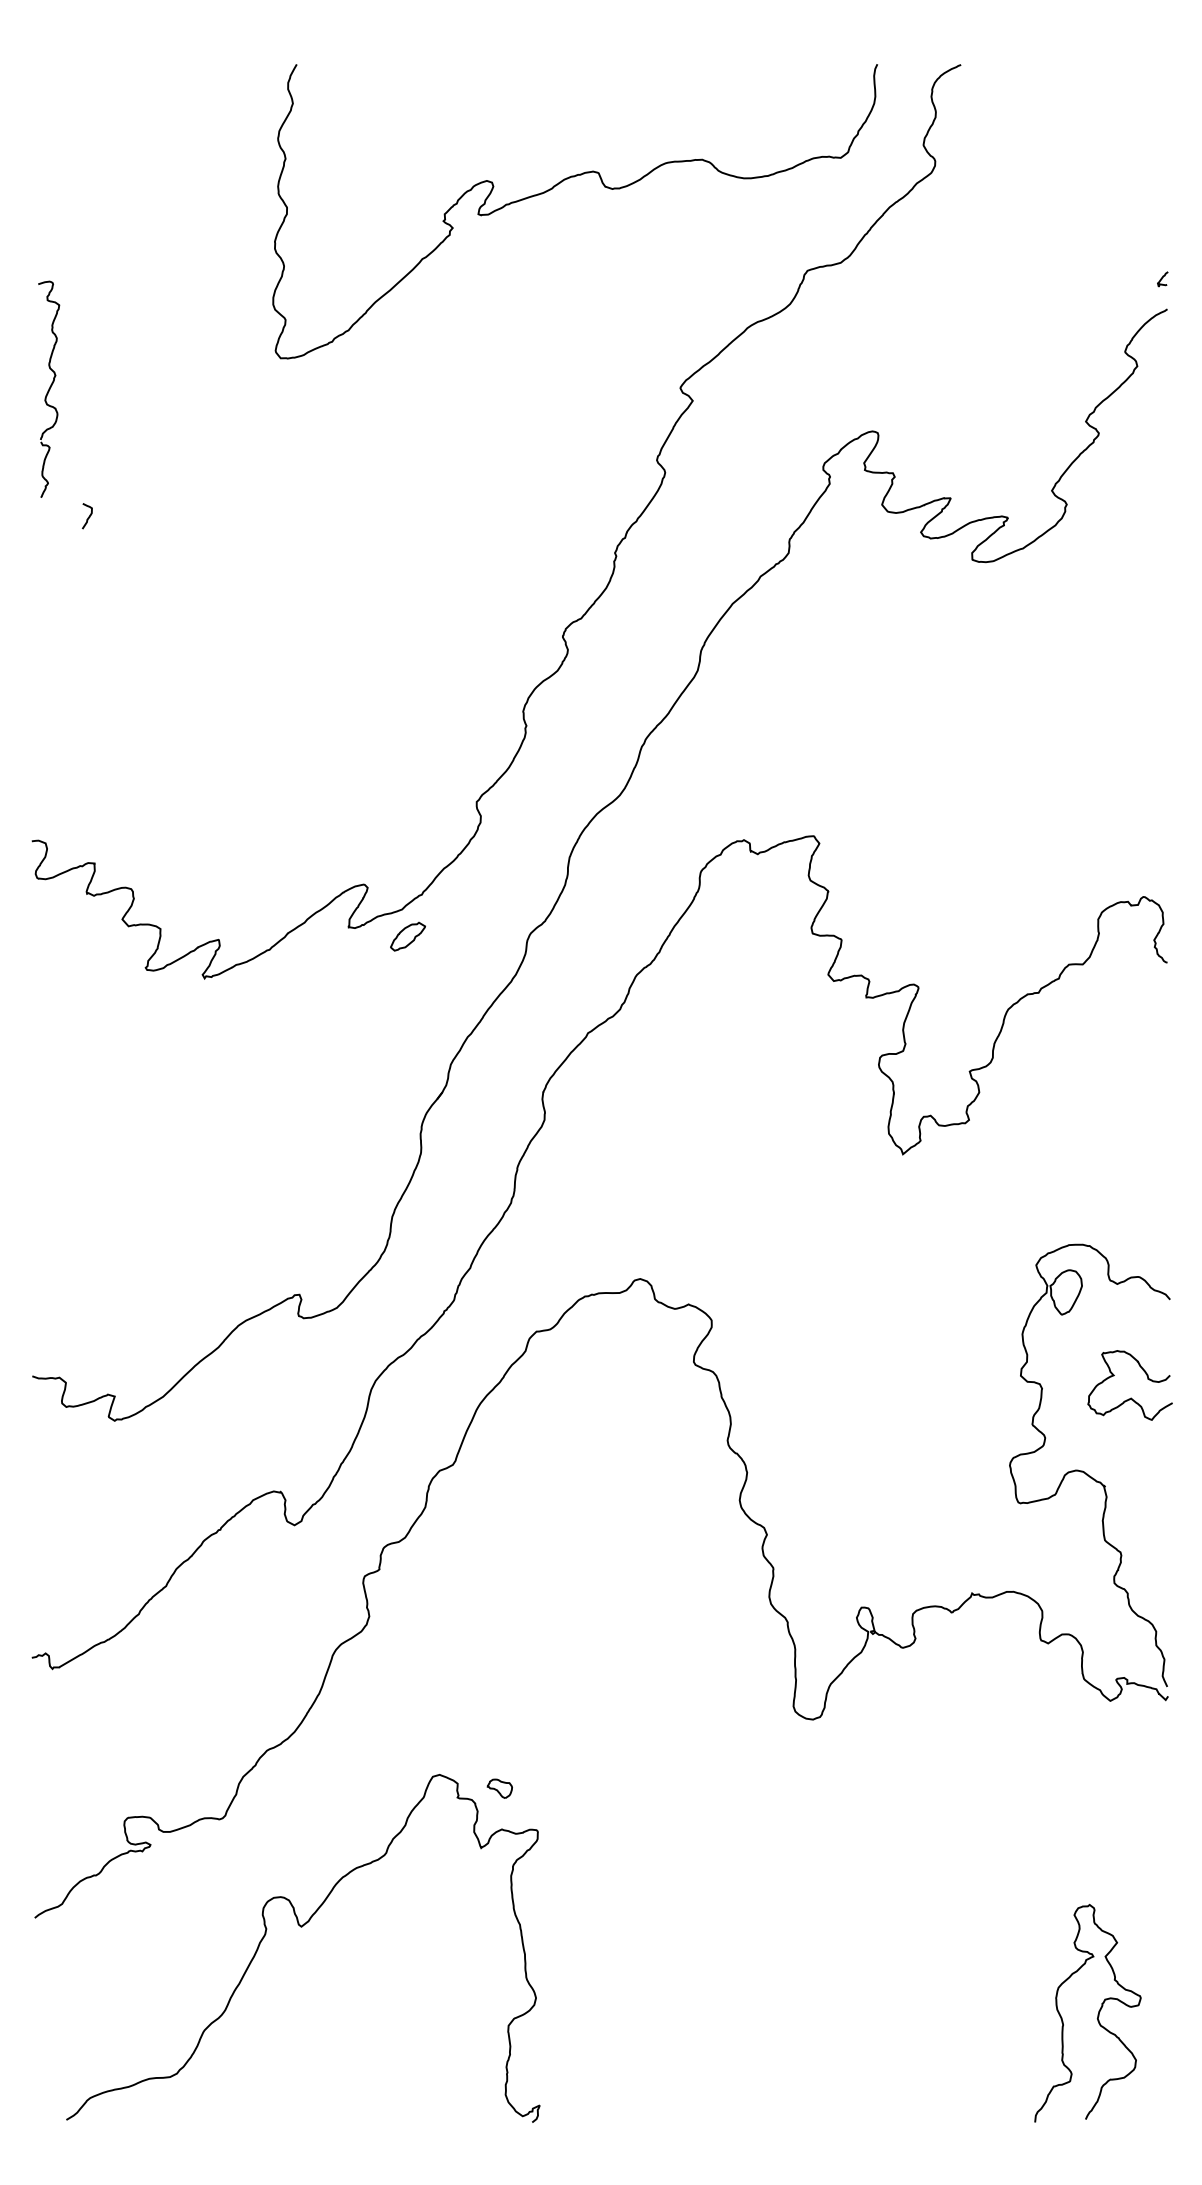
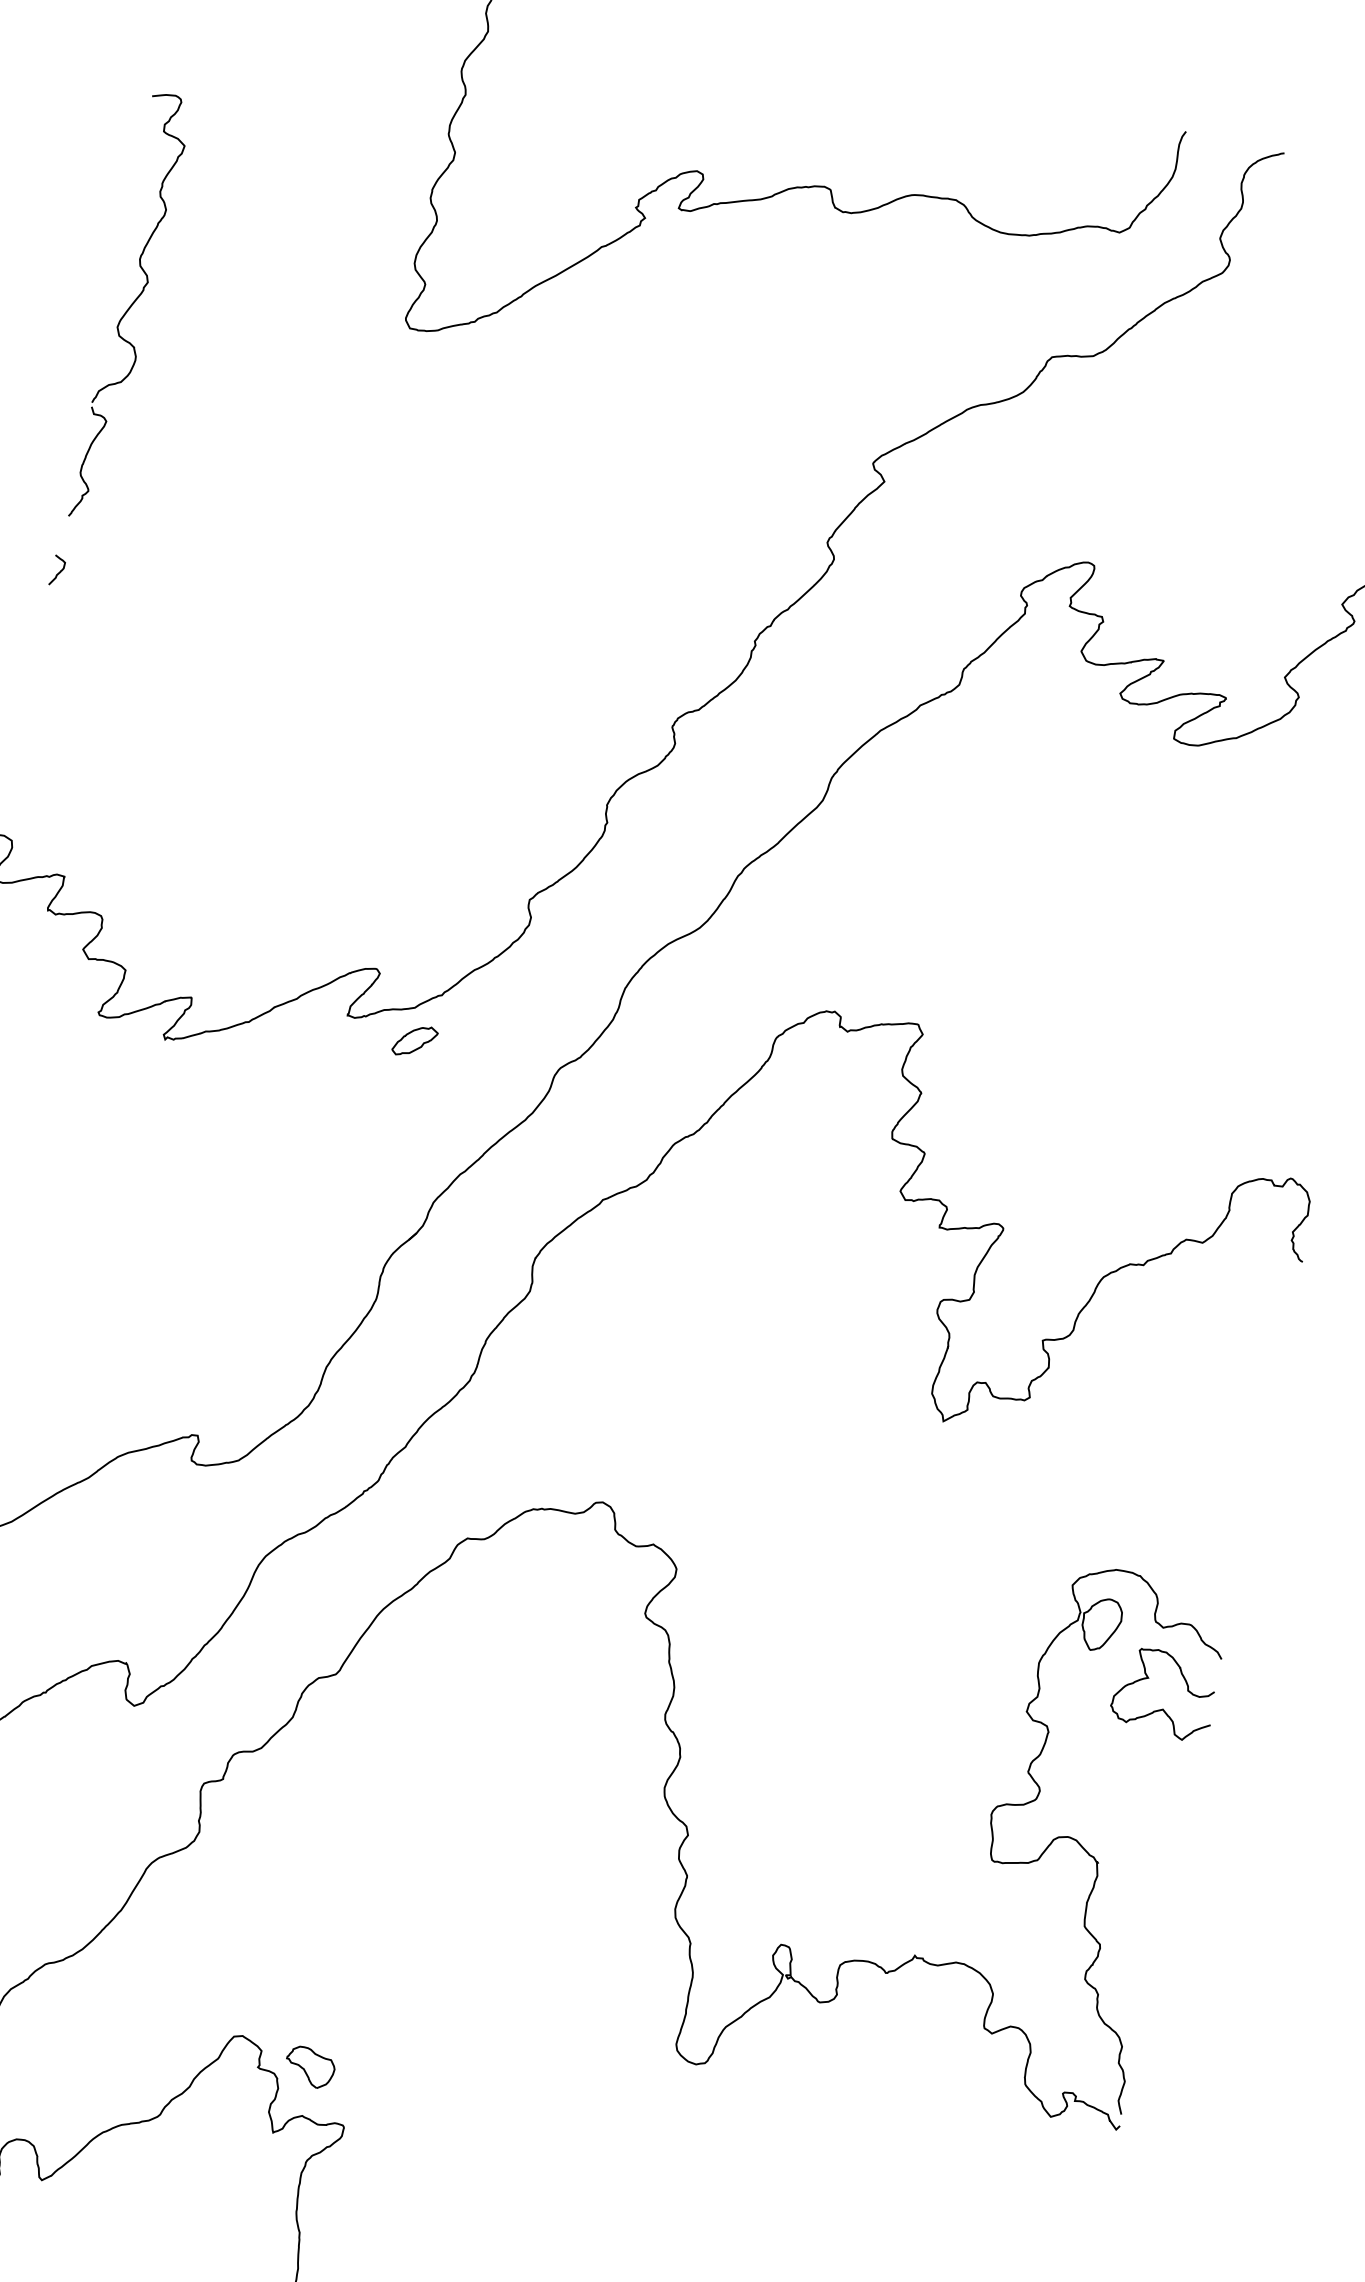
part: (48, 389) -> (128, 307), size x1.67
curve: (88, 516) -> (58, 571), moved
curve: (1130, 1397) -> (1162, 1708), moved
part: (499, 1788) -> (309, 2067), size x1.67

